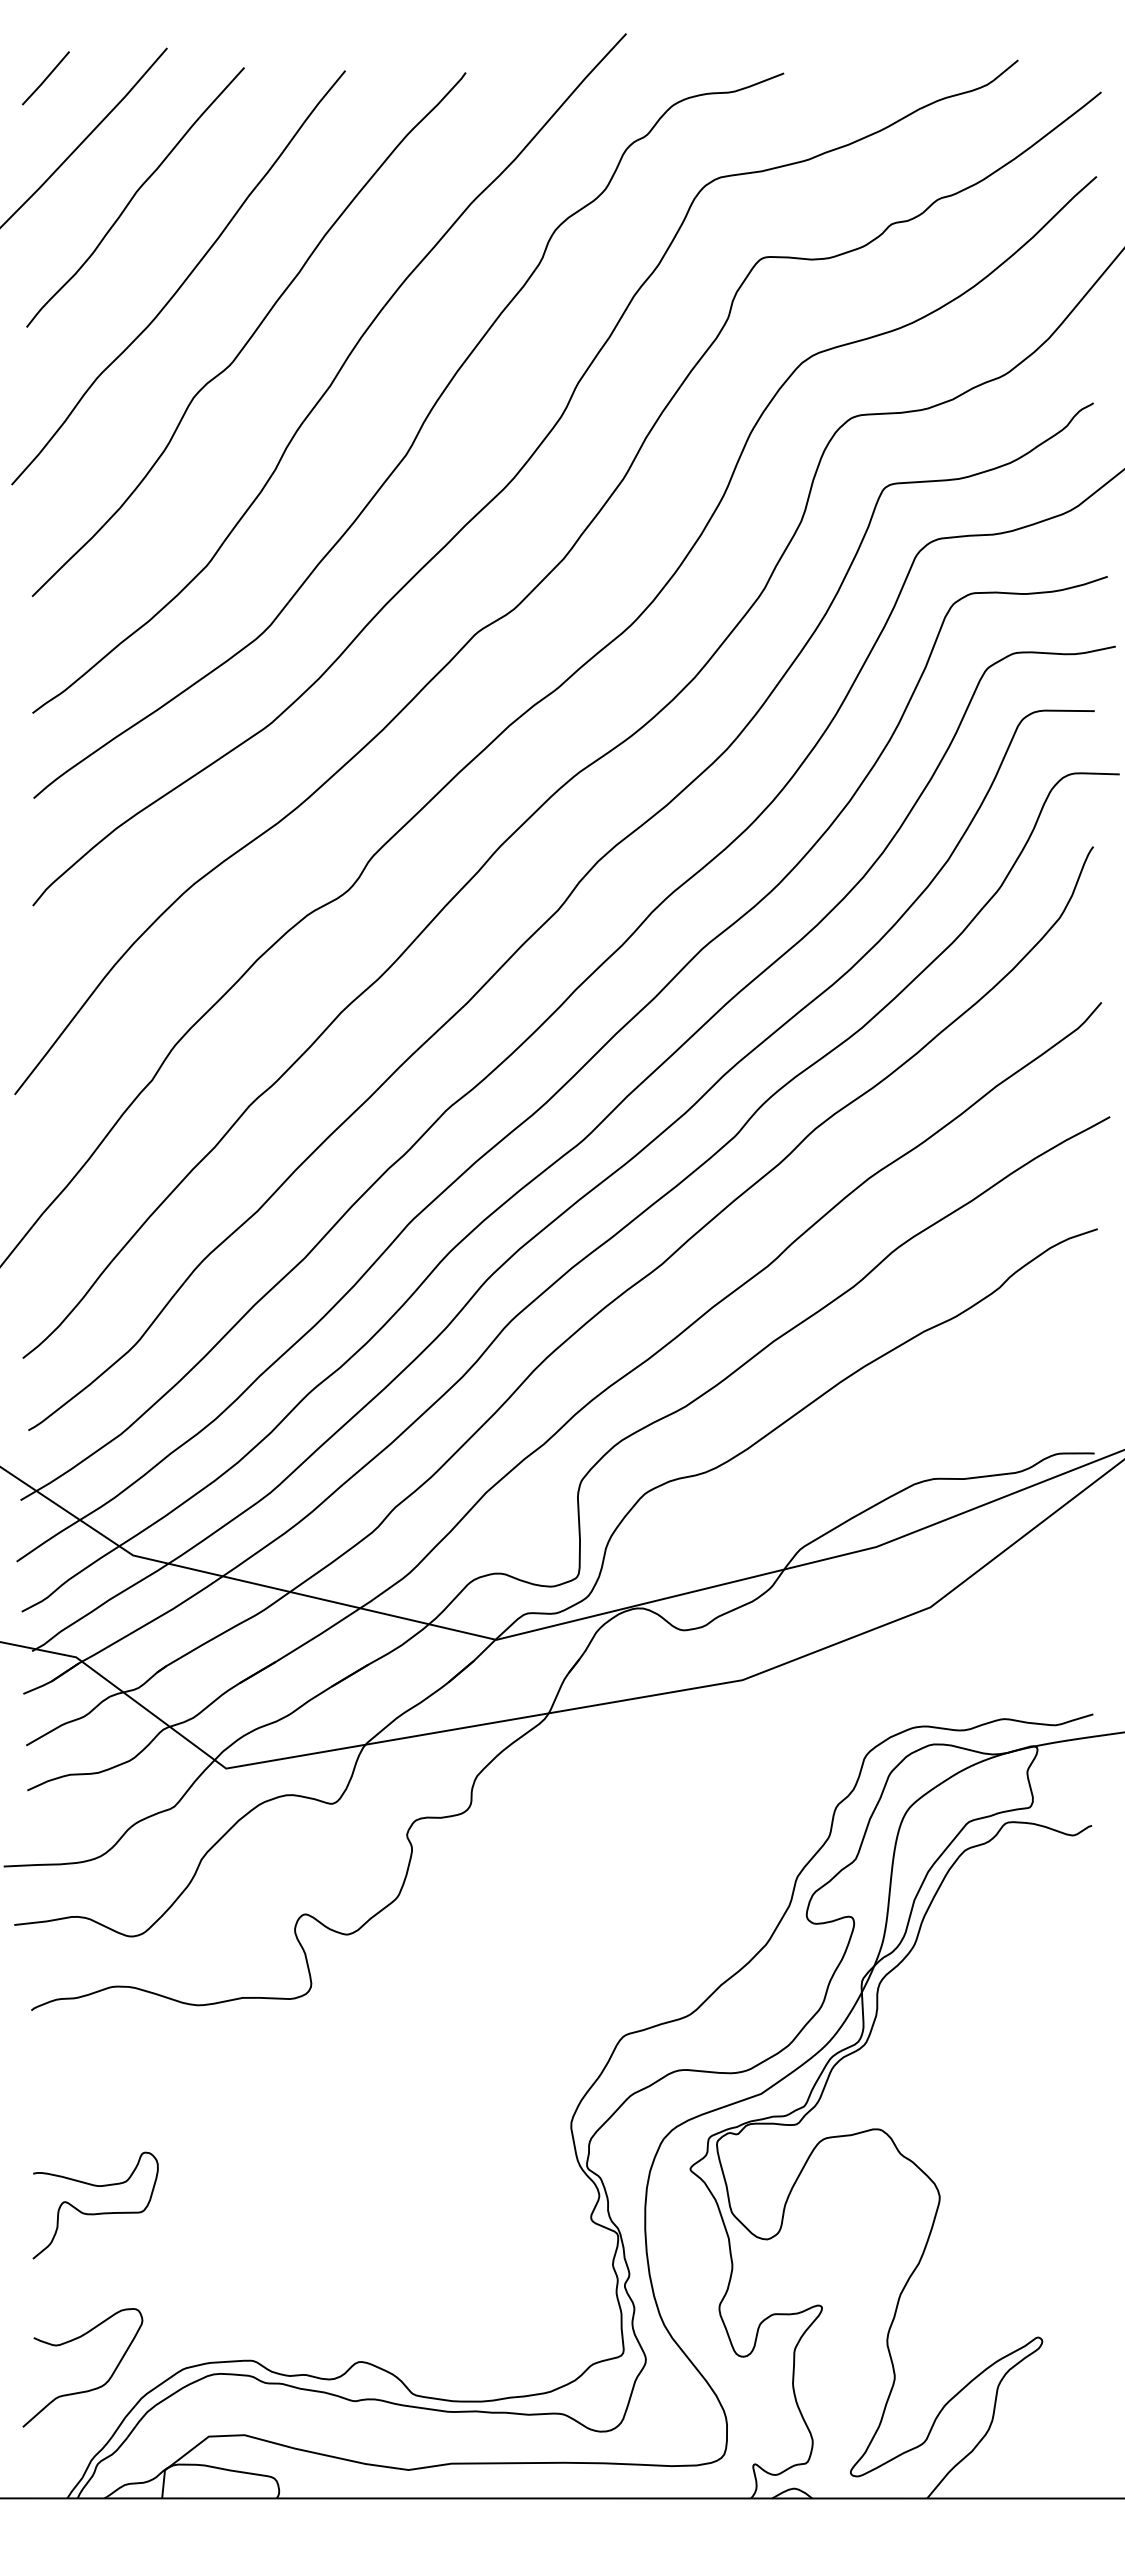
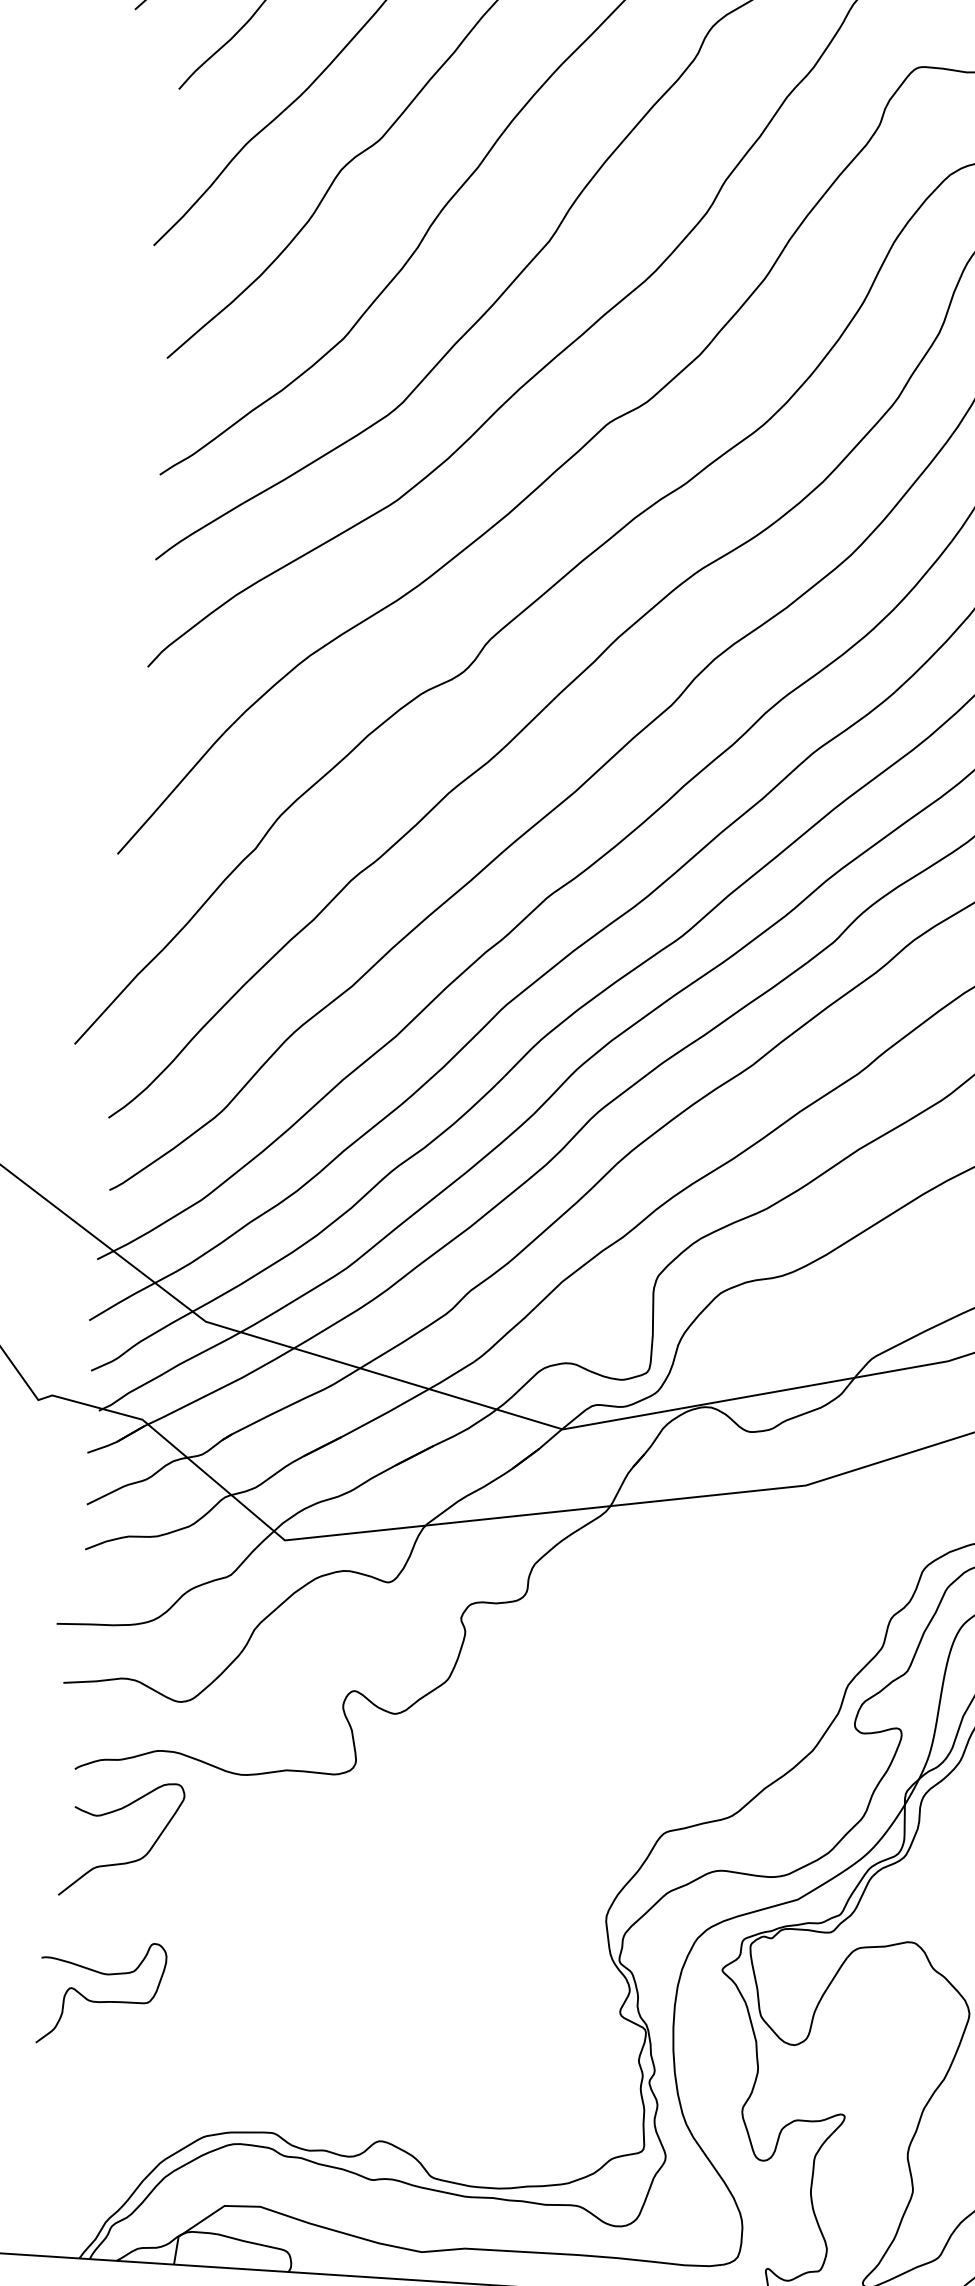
curve: (95, 2213) -> (101, 2001), moved
curve: (89, 2389) -> (127, 1861), moved

